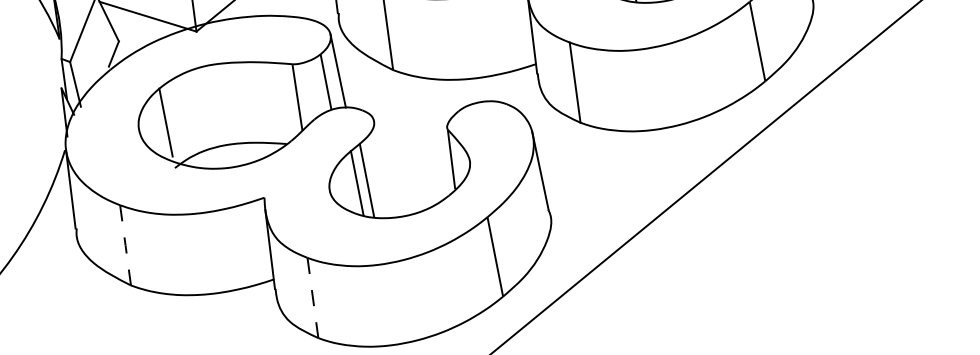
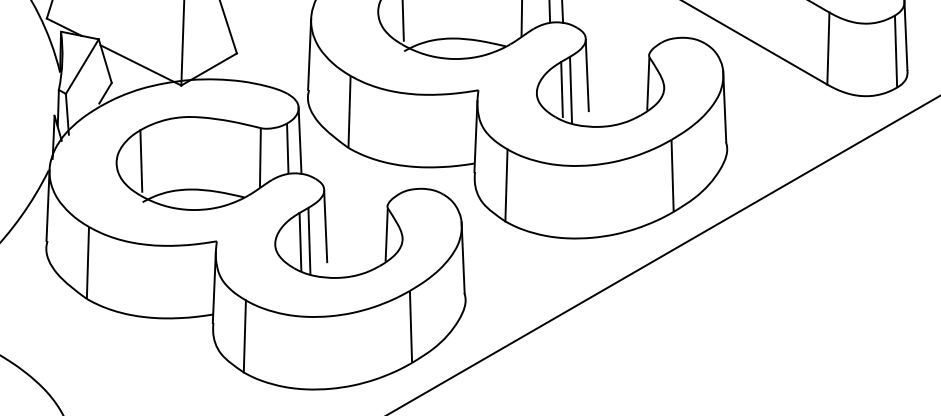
line: (382, 161) -> (325, 226), added
line: (124, 244) -> (87, 262), dashed -> solid
line: (312, 298) -> (244, 336), dashed -> solid

